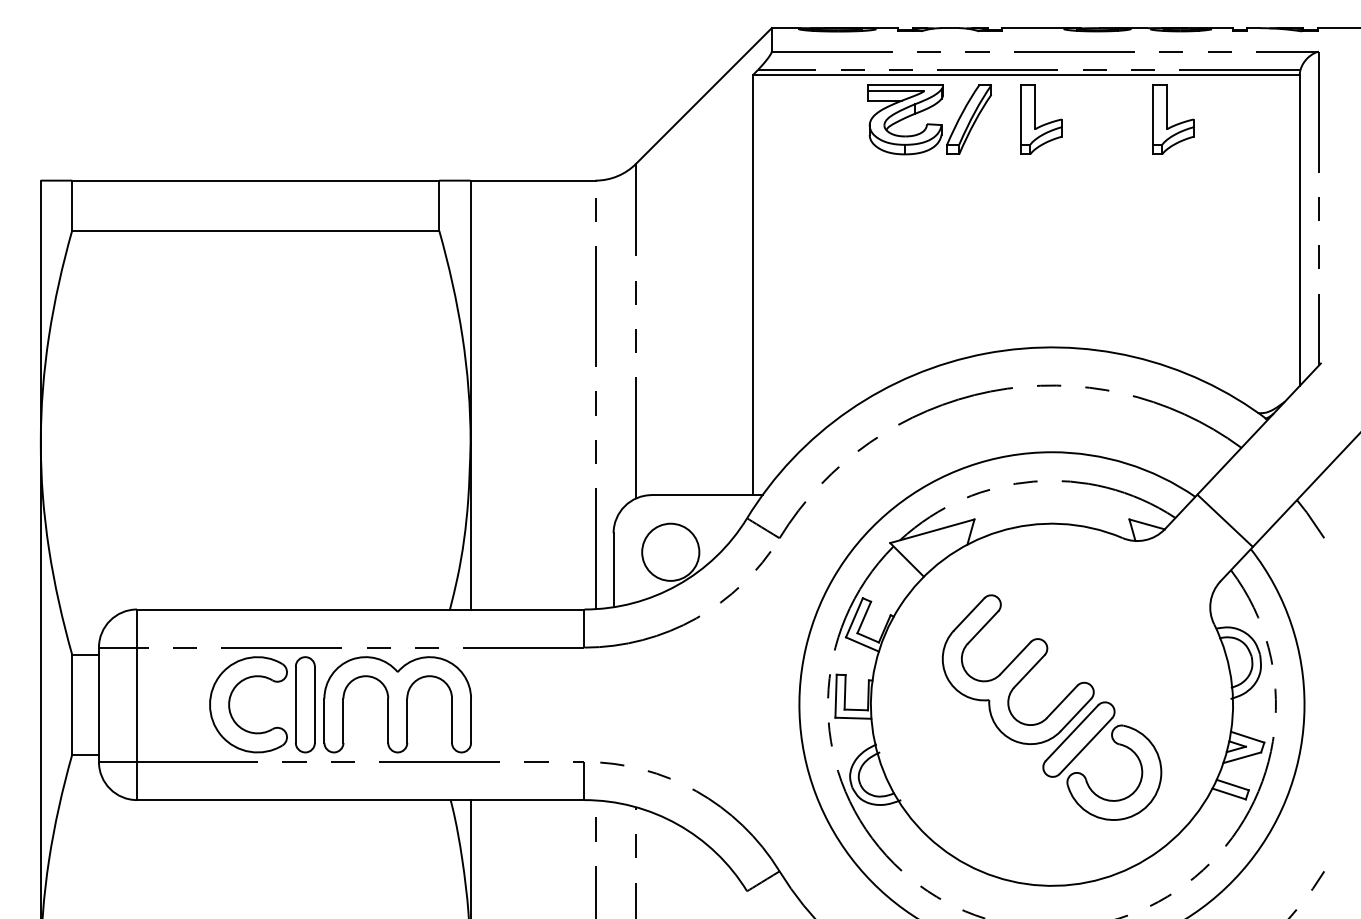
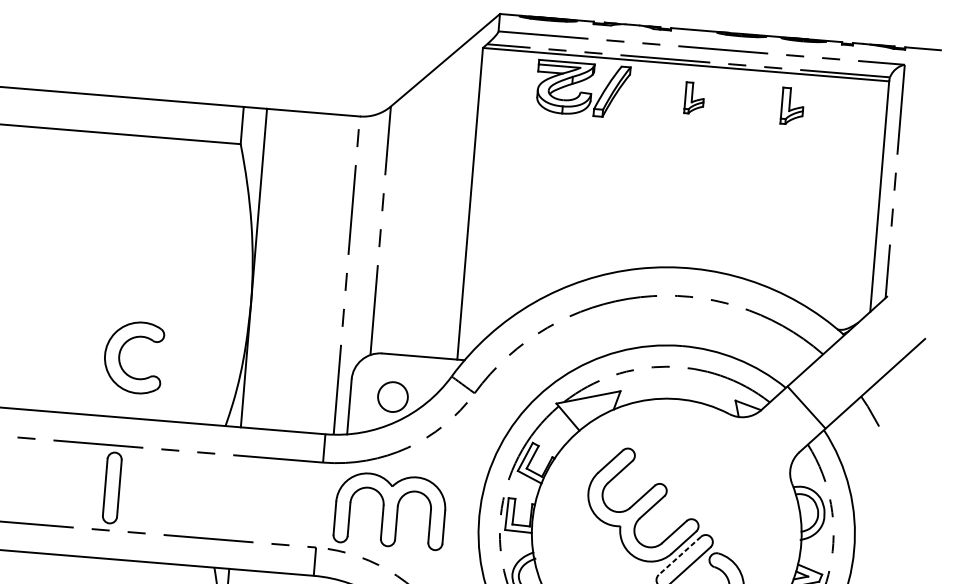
part: (929, 119) -> (582, 89), moved
part: (1041, 119) -> (694, 98), size x0.6
part: (1173, 119) -> (792, 106), size x0.7
circle: (670, 551) -> (392, 396), size x0.7
part: (230, 704) -> (120, 356), moved
part: (397, 704) -> (390, 510), moved
line: (1071, 733) -> (679, 556), solid -> dashed

